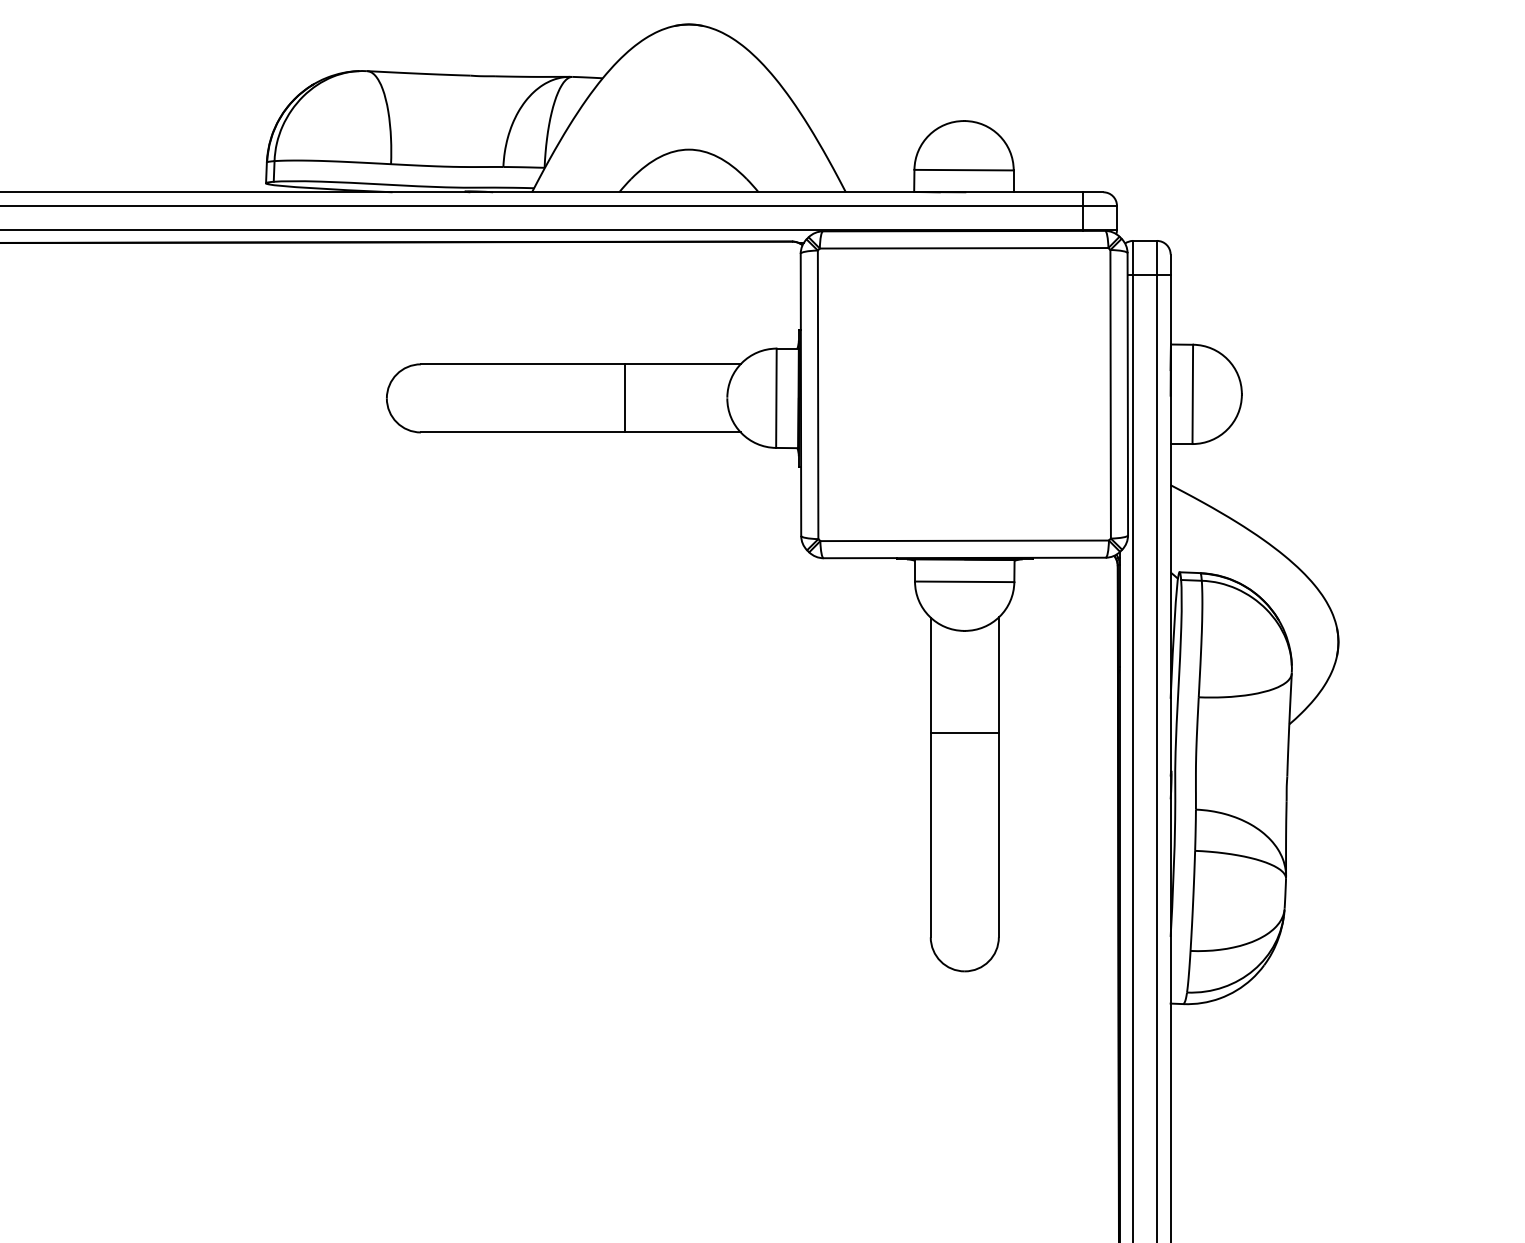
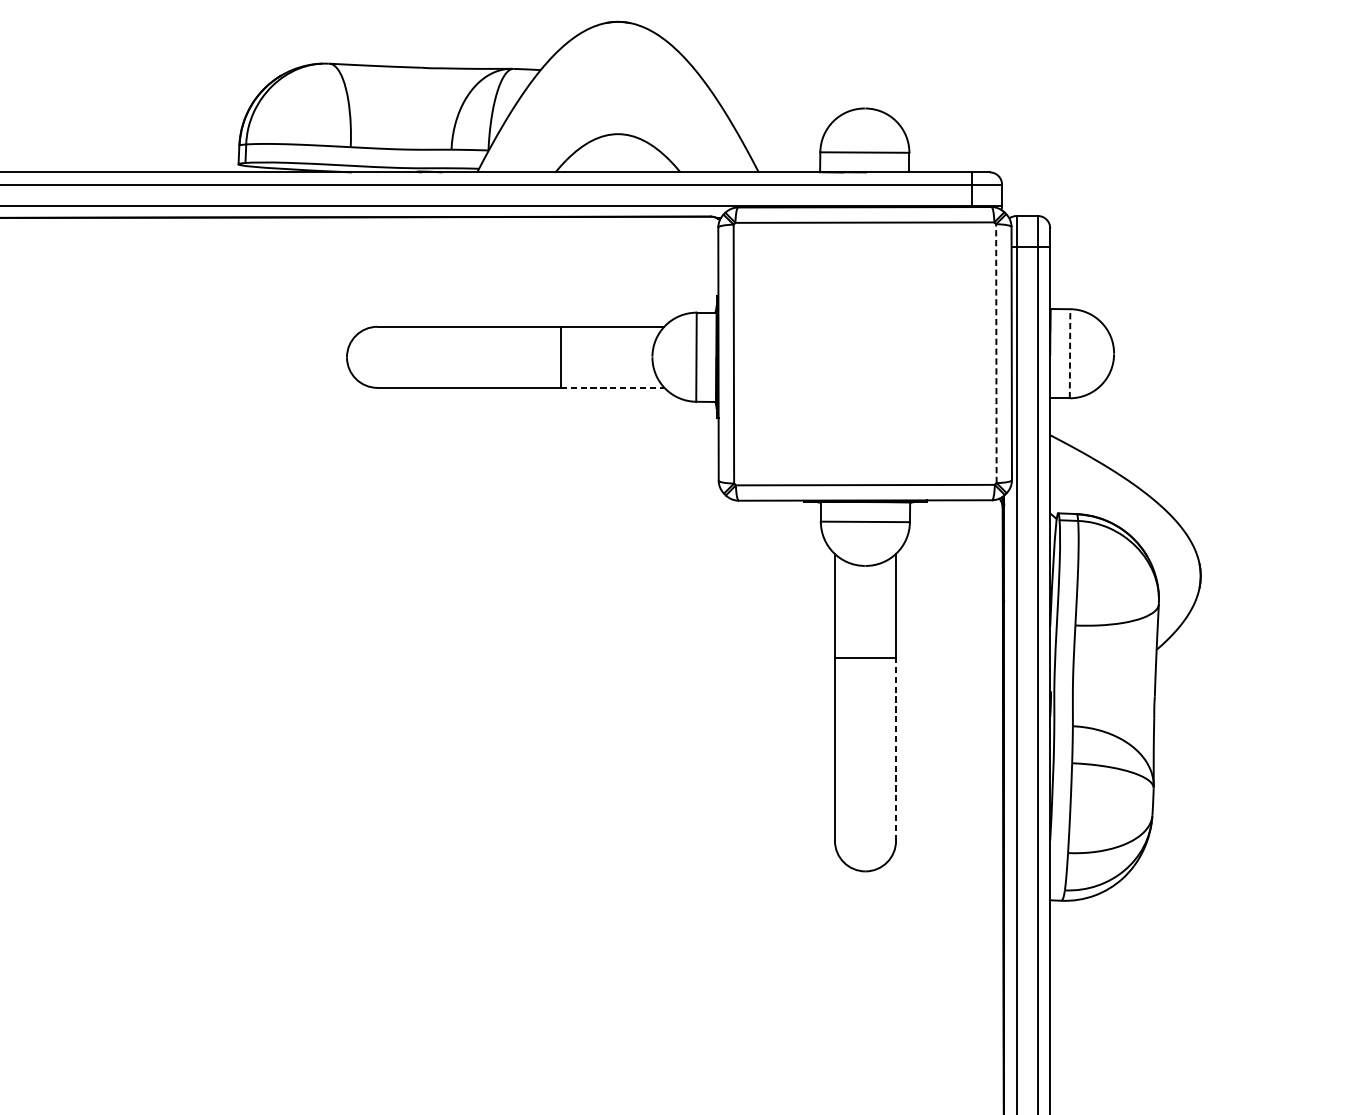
line: (1110, 393) -> (996, 352), solid -> dashed
line: (1192, 394) -> (1069, 353), solid -> dashed
line: (683, 432) -> (613, 387), solid -> dashed
line: (998, 834) -> (895, 748), solid -> dashed

